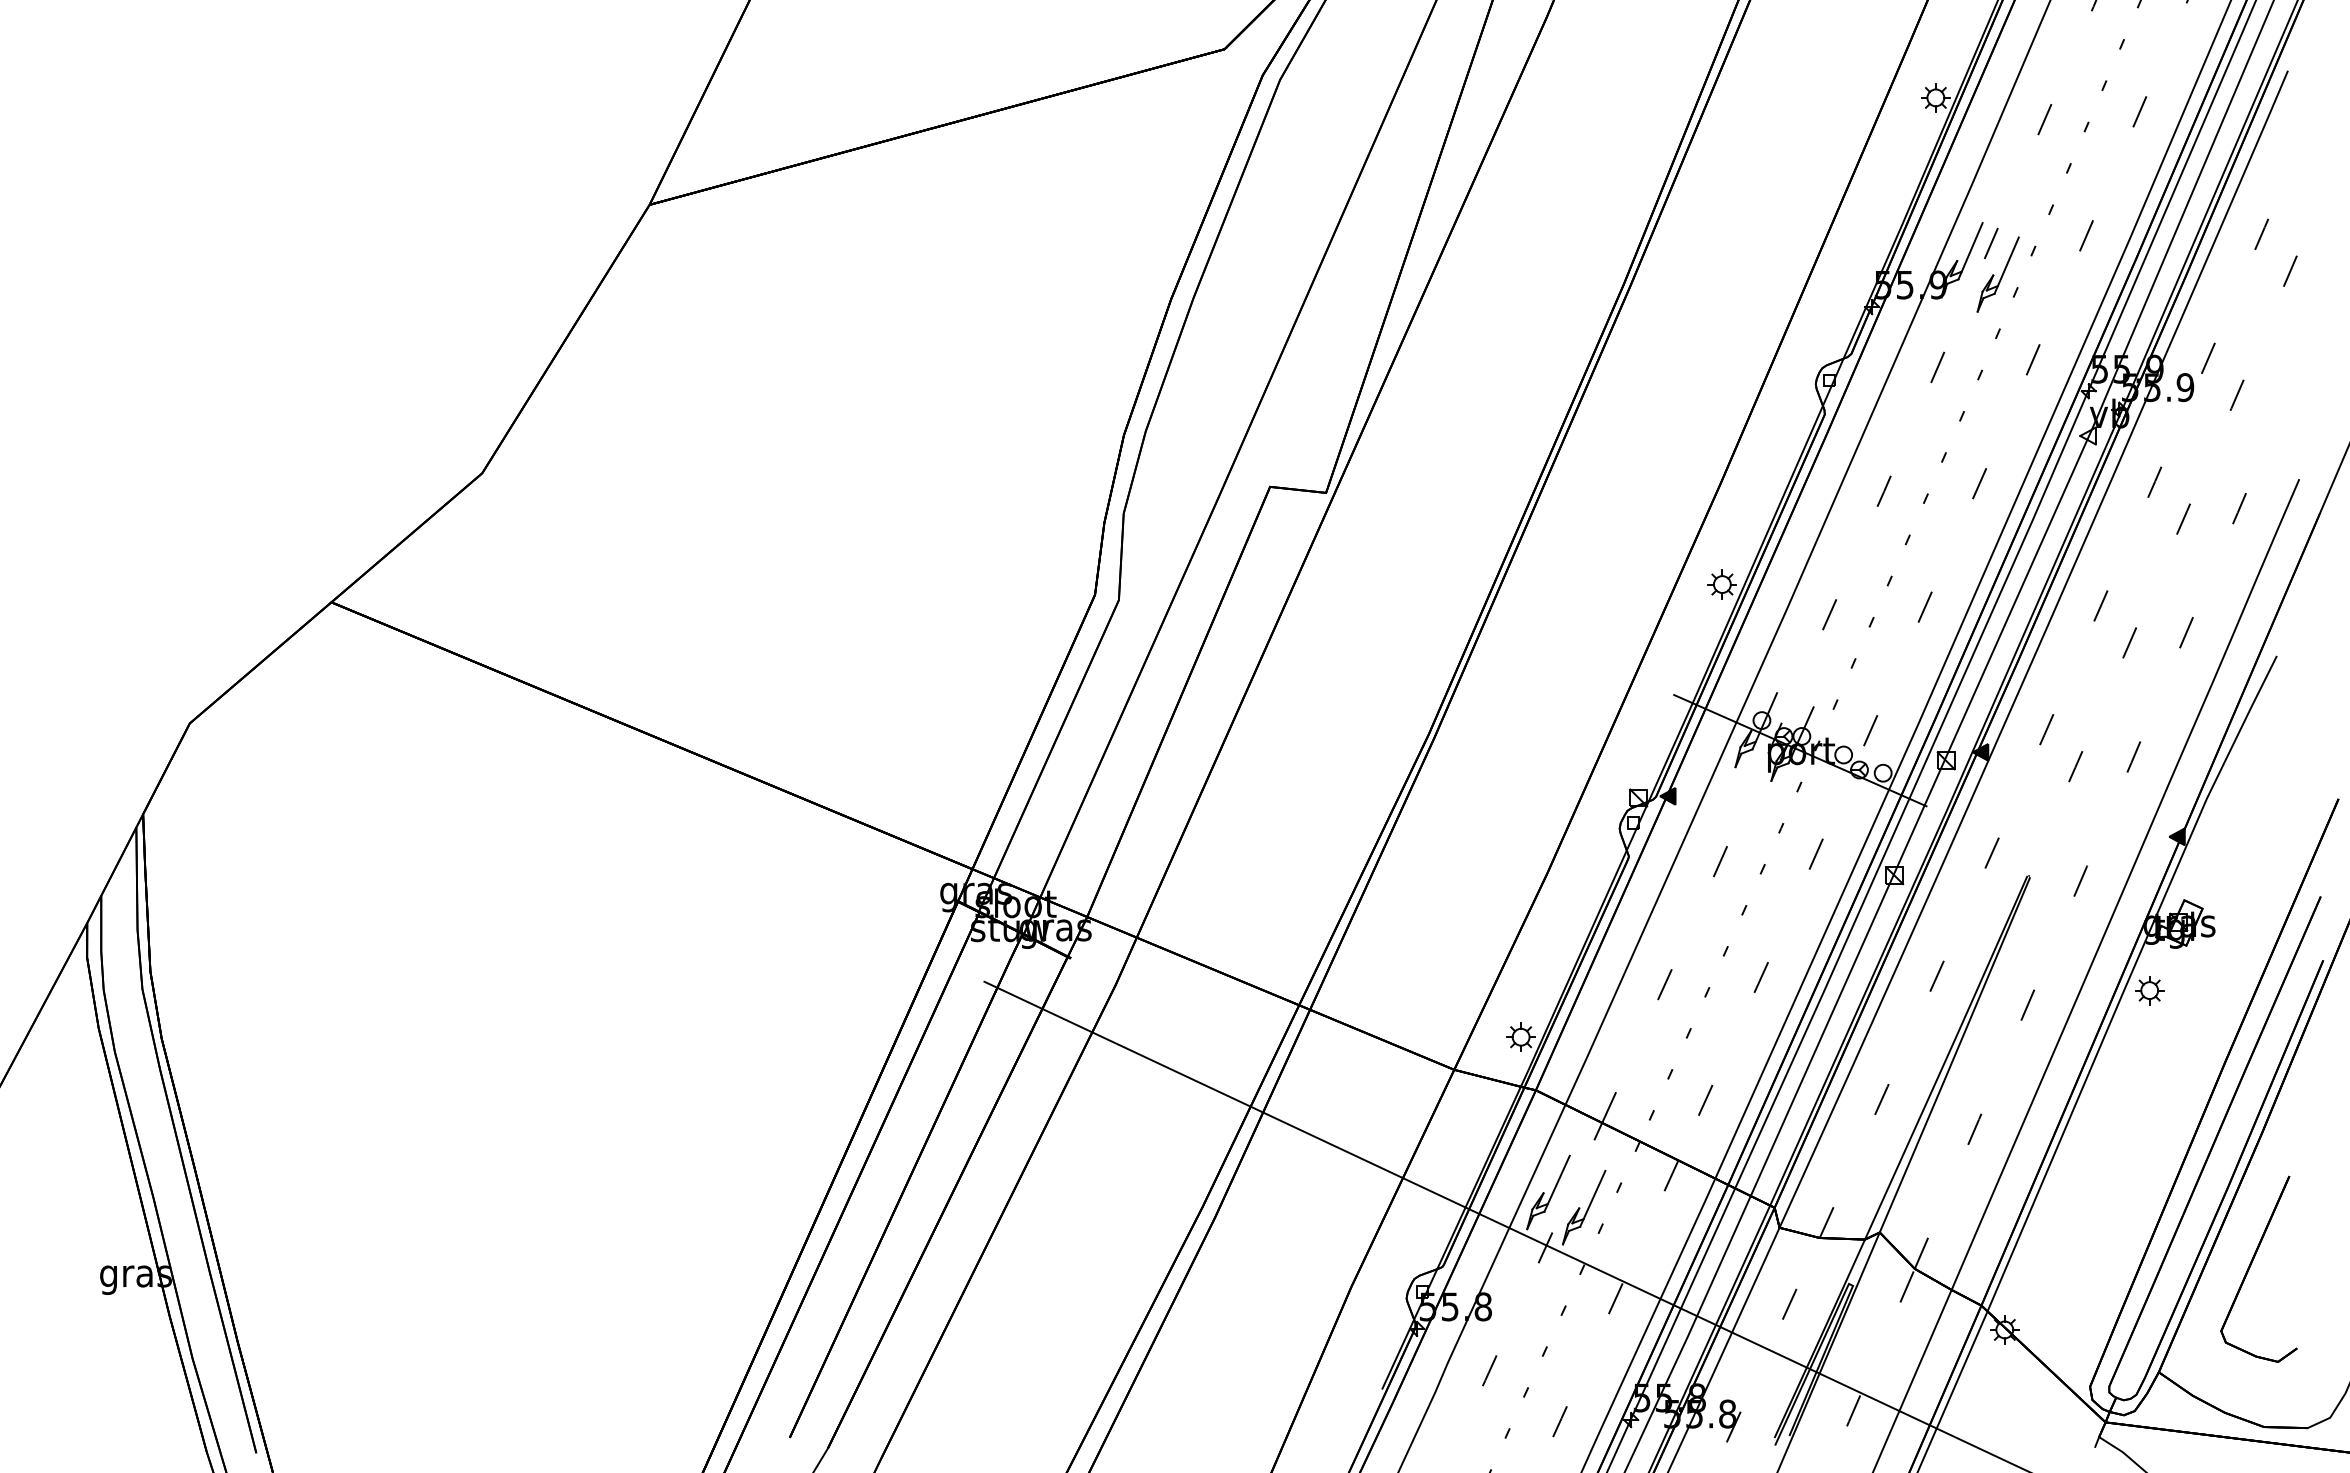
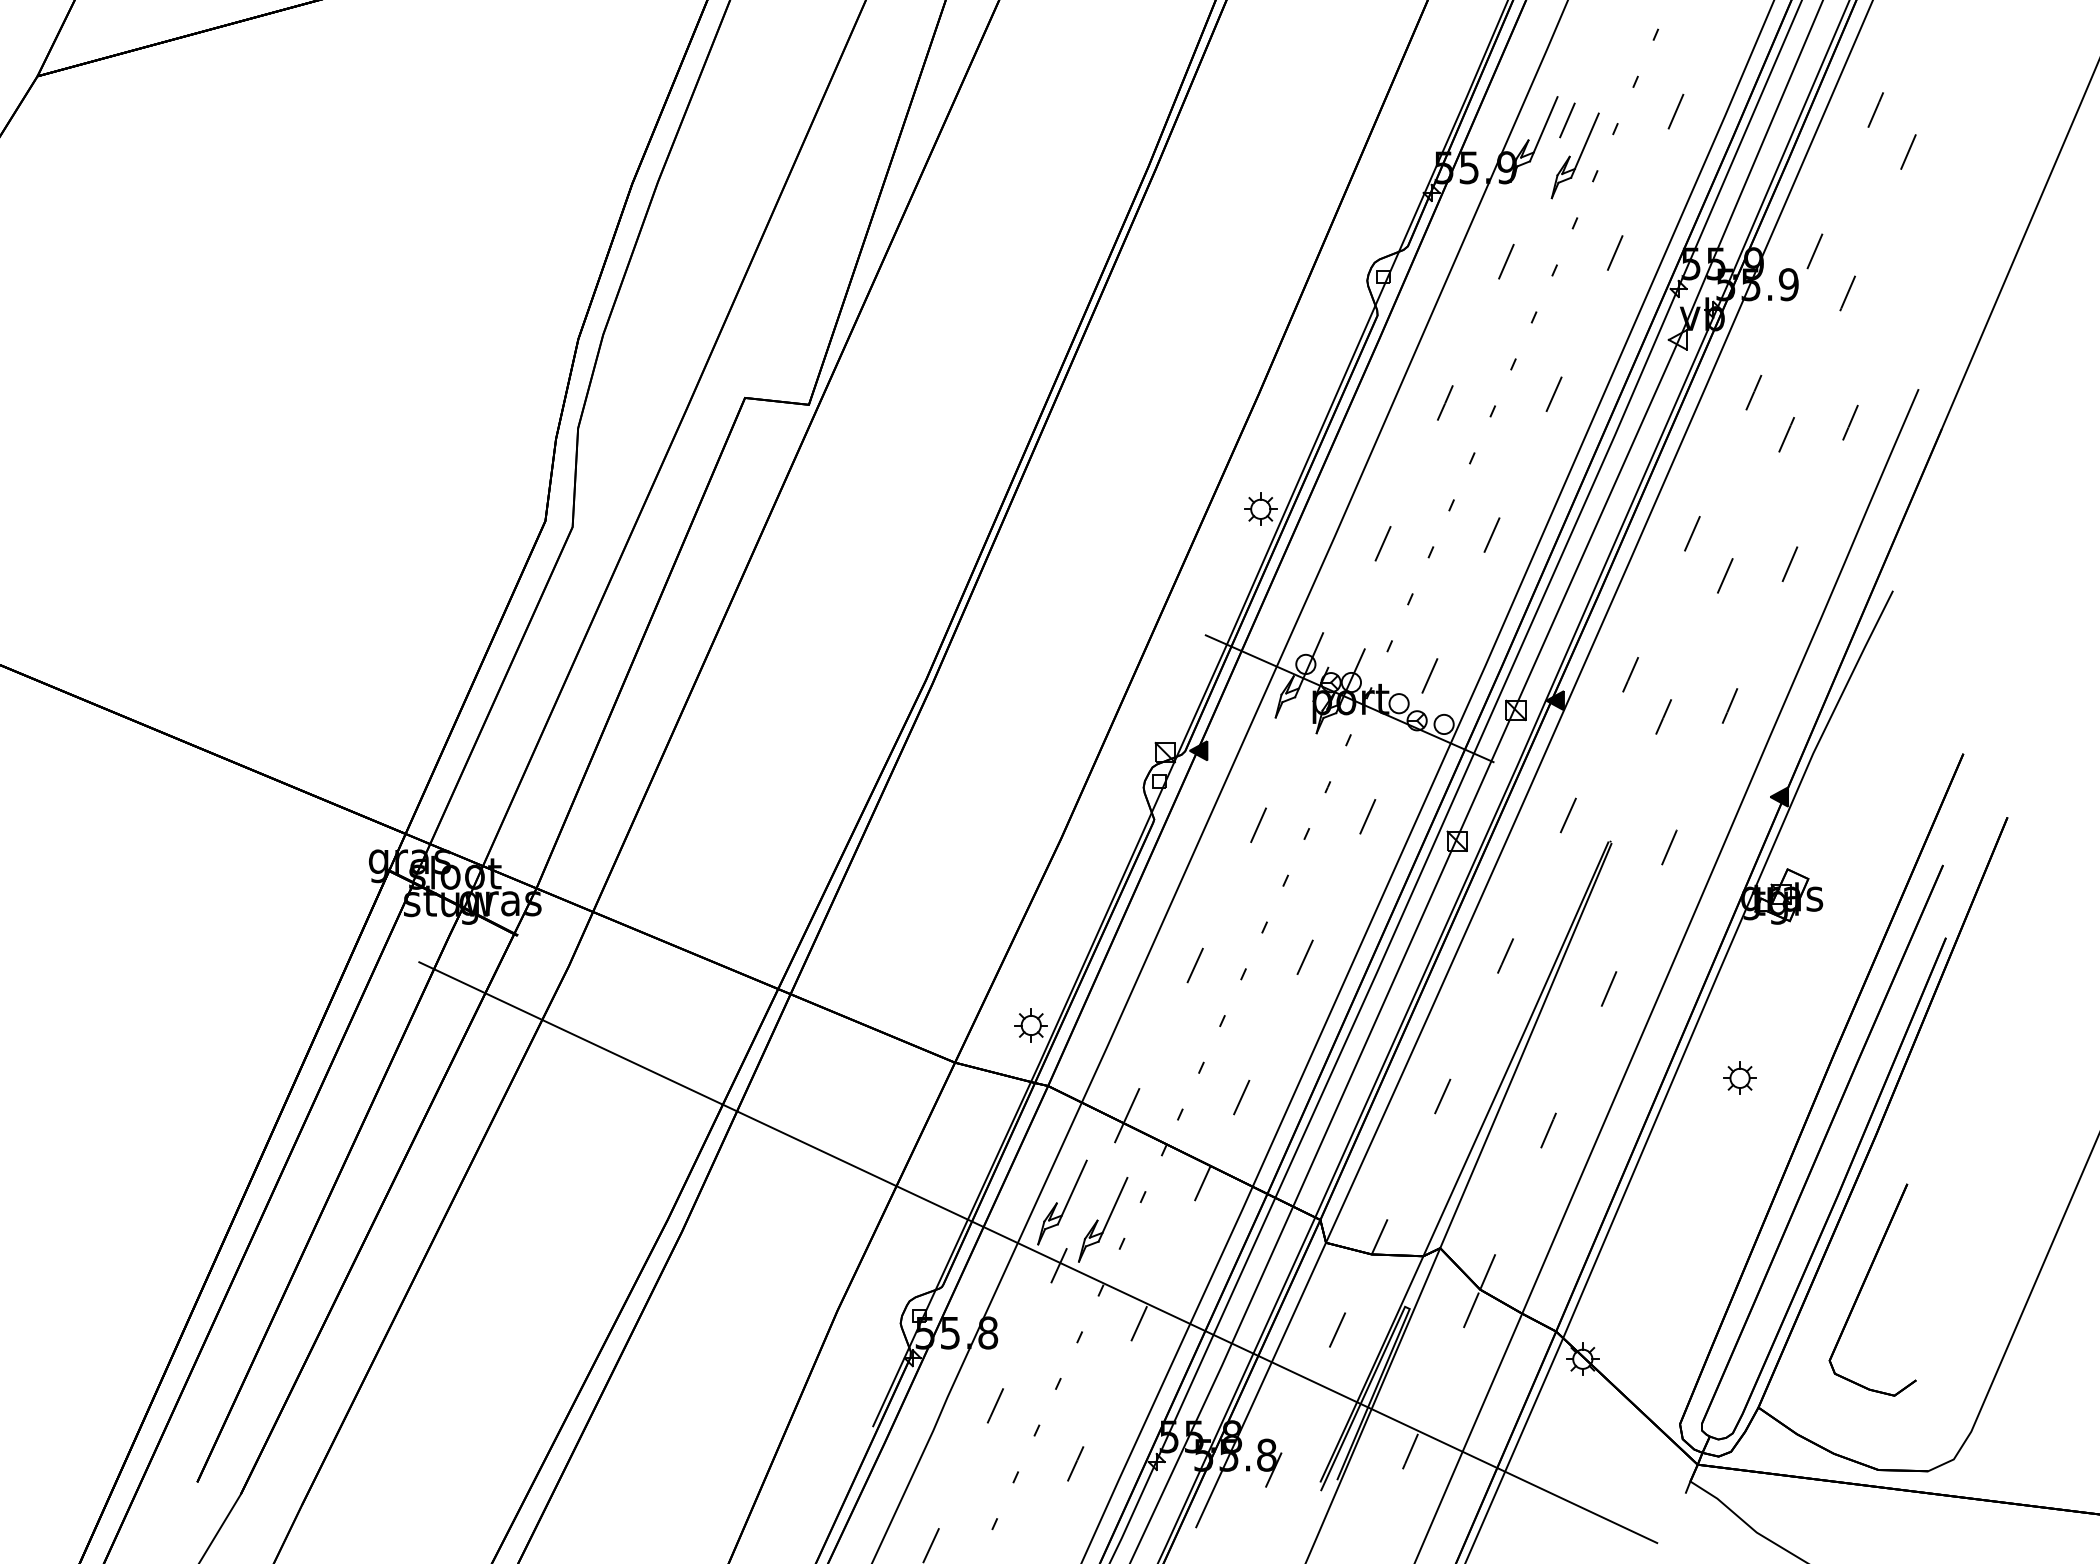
part: (2149, 990) -> (1739, 1078), moved

